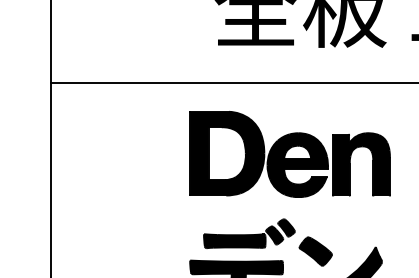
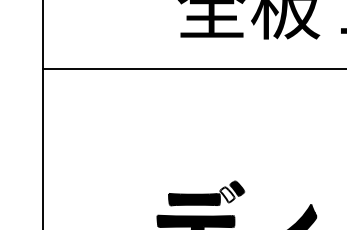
part: (290, 154) -> (240, 127), removed
fill: (274, 235) -> (227, 194), removed
part: (315, 250) -> (261, 207), removed

